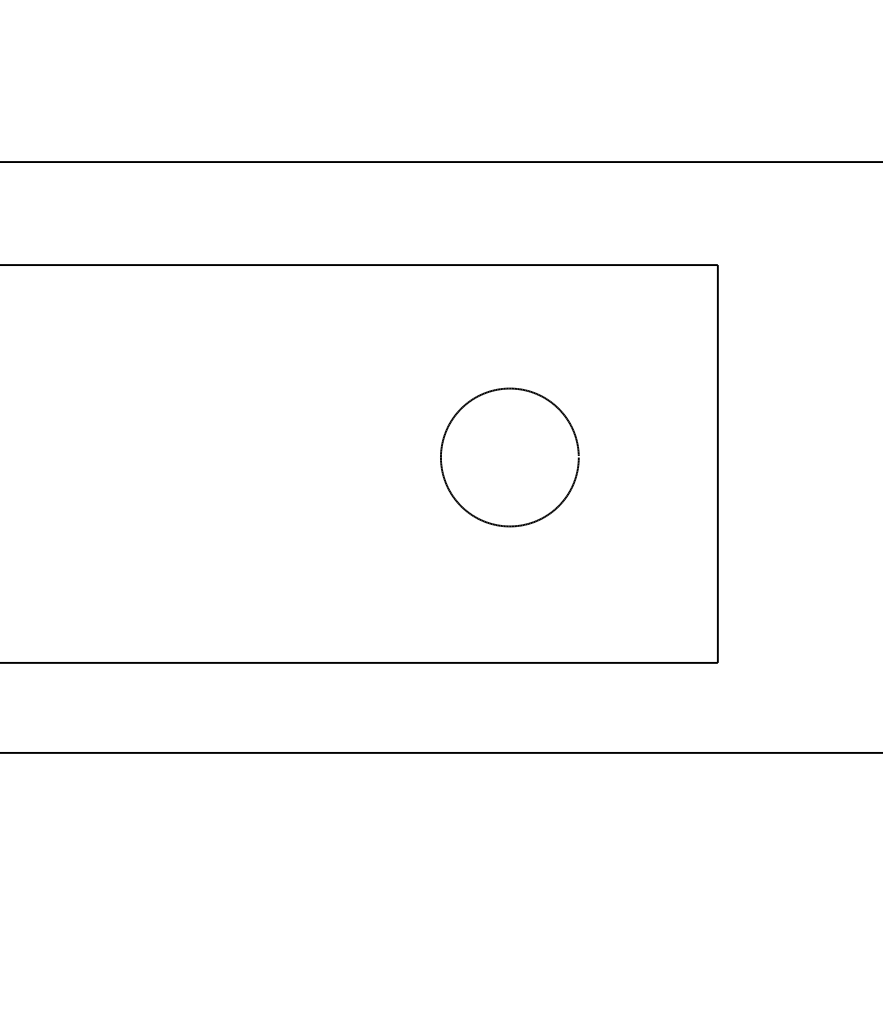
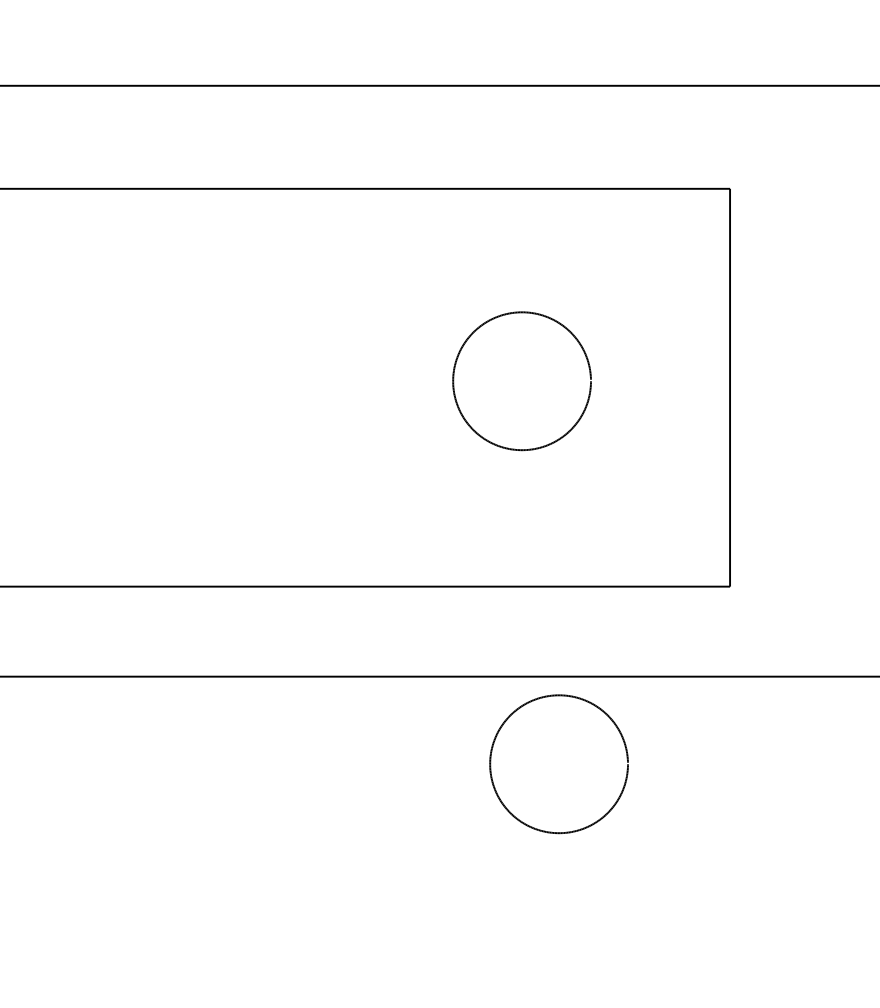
part: (480, 827) -> (492, 751), added

